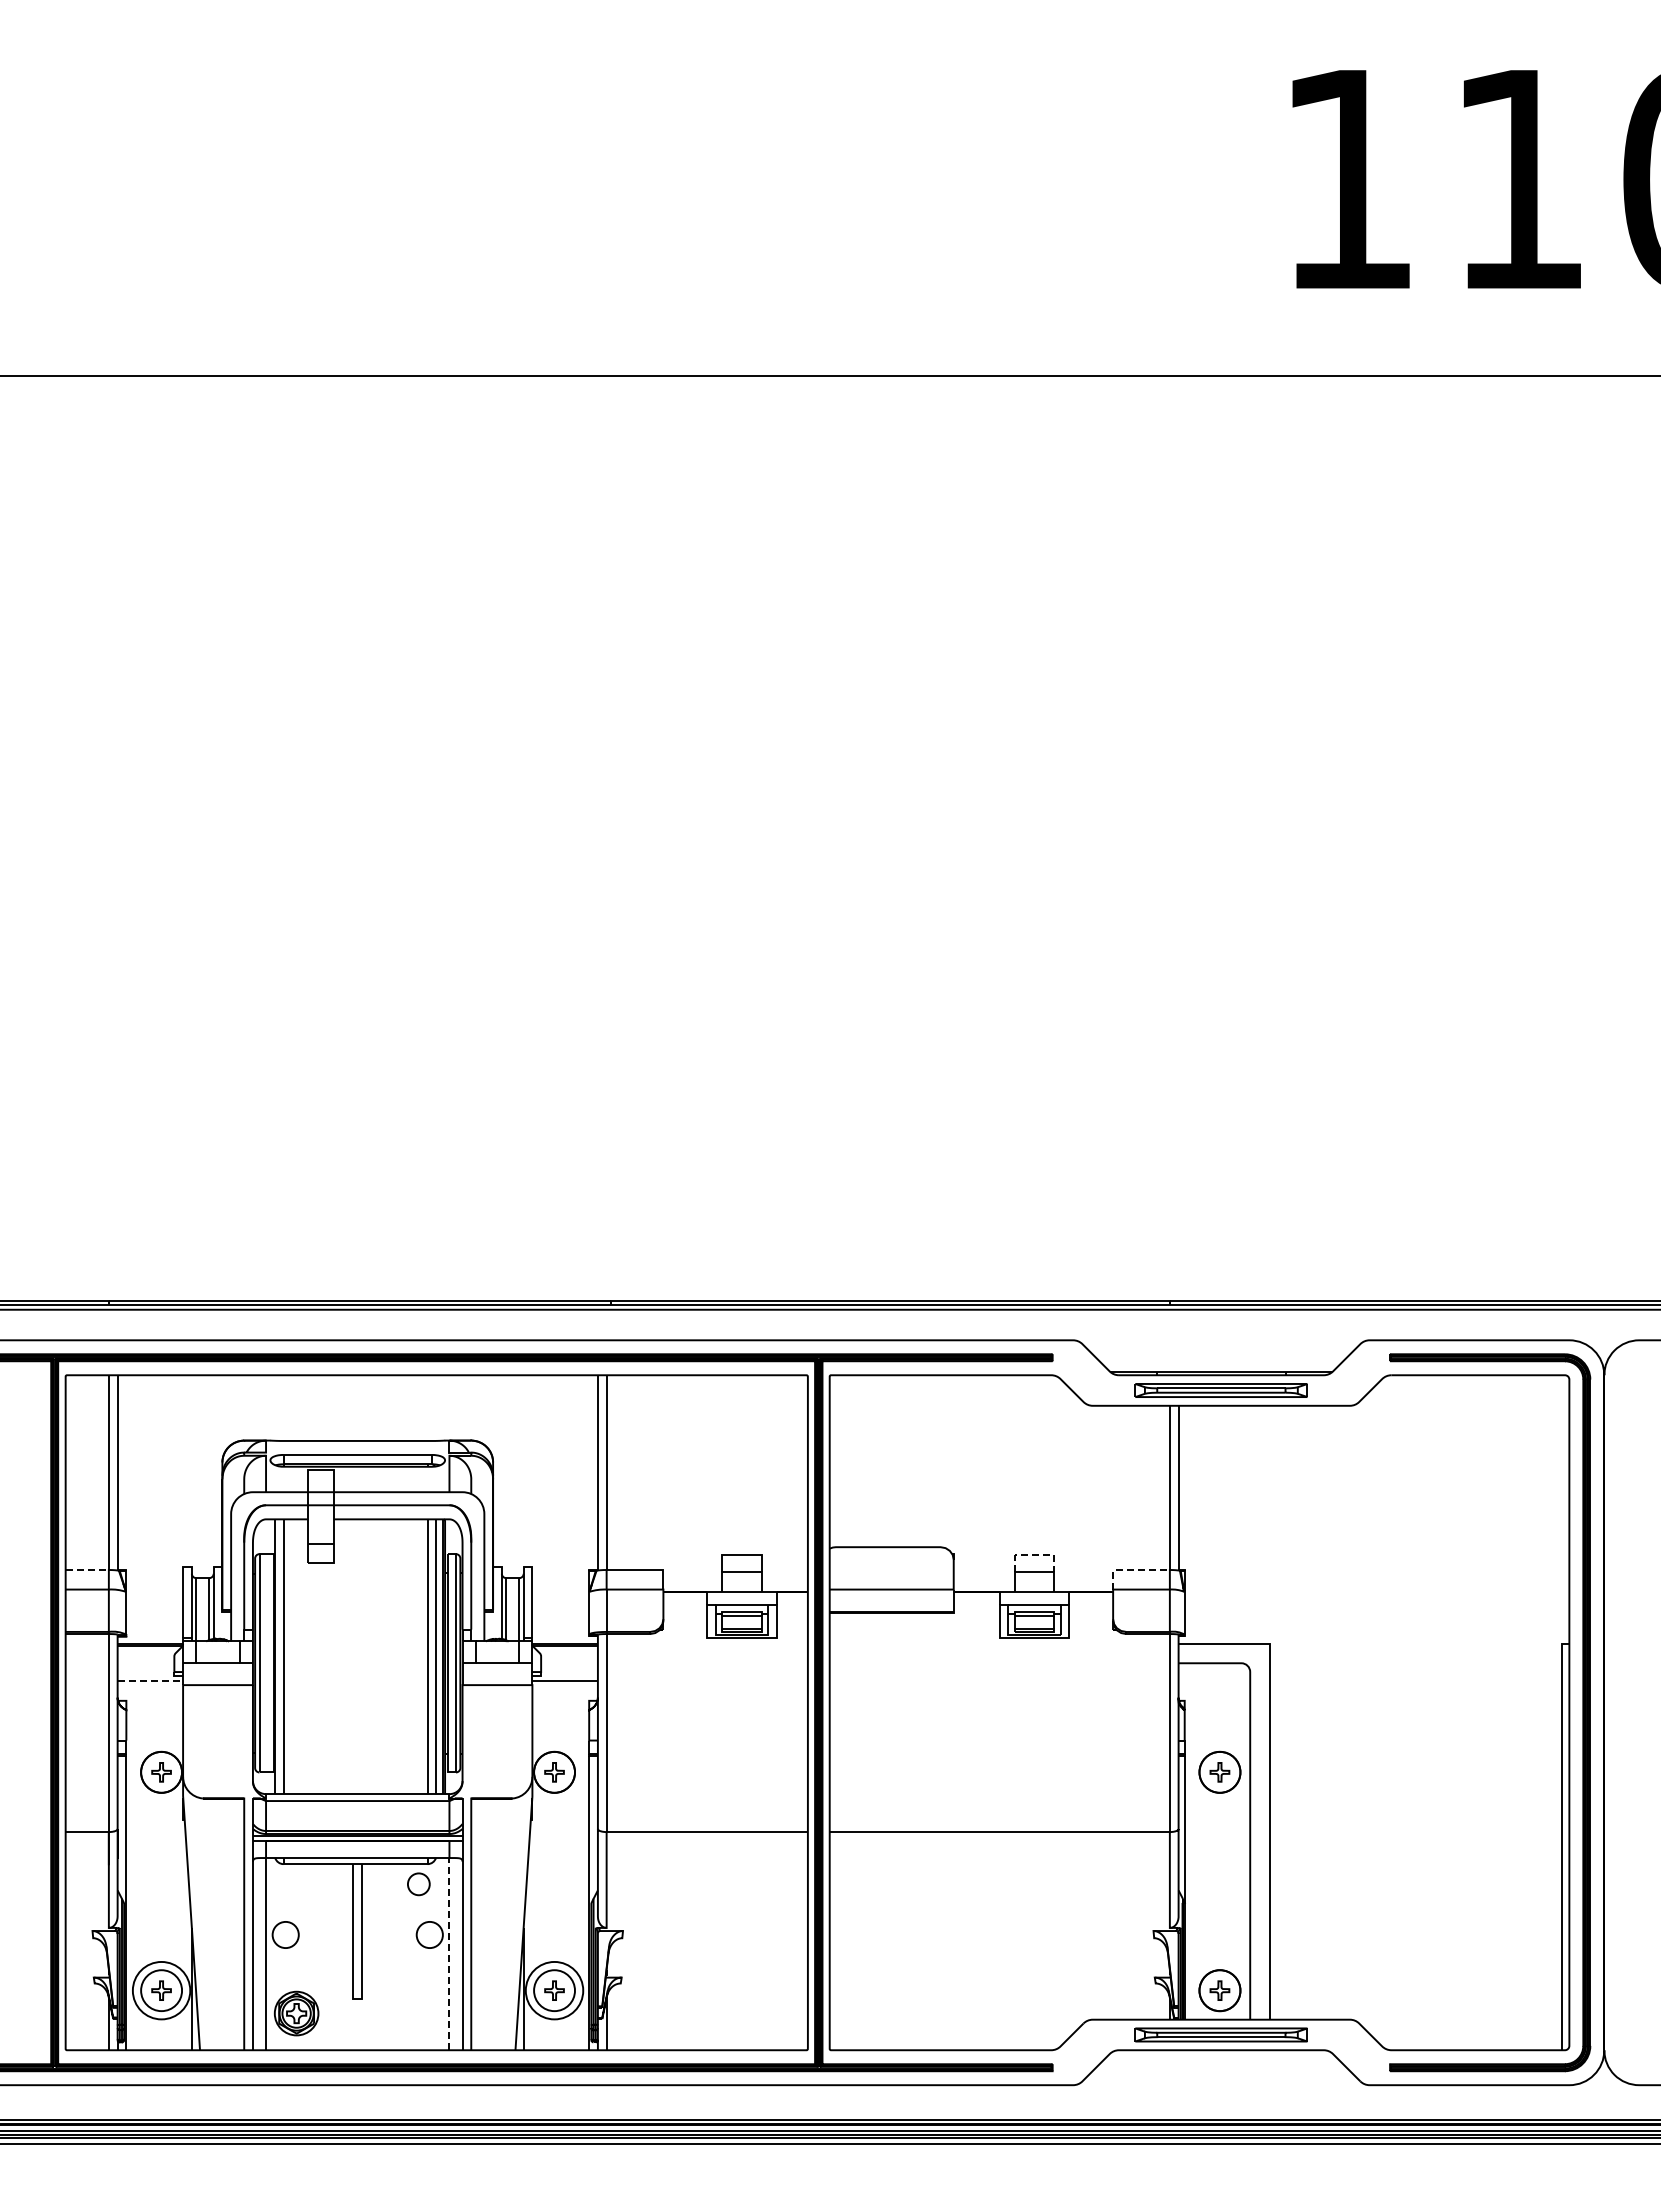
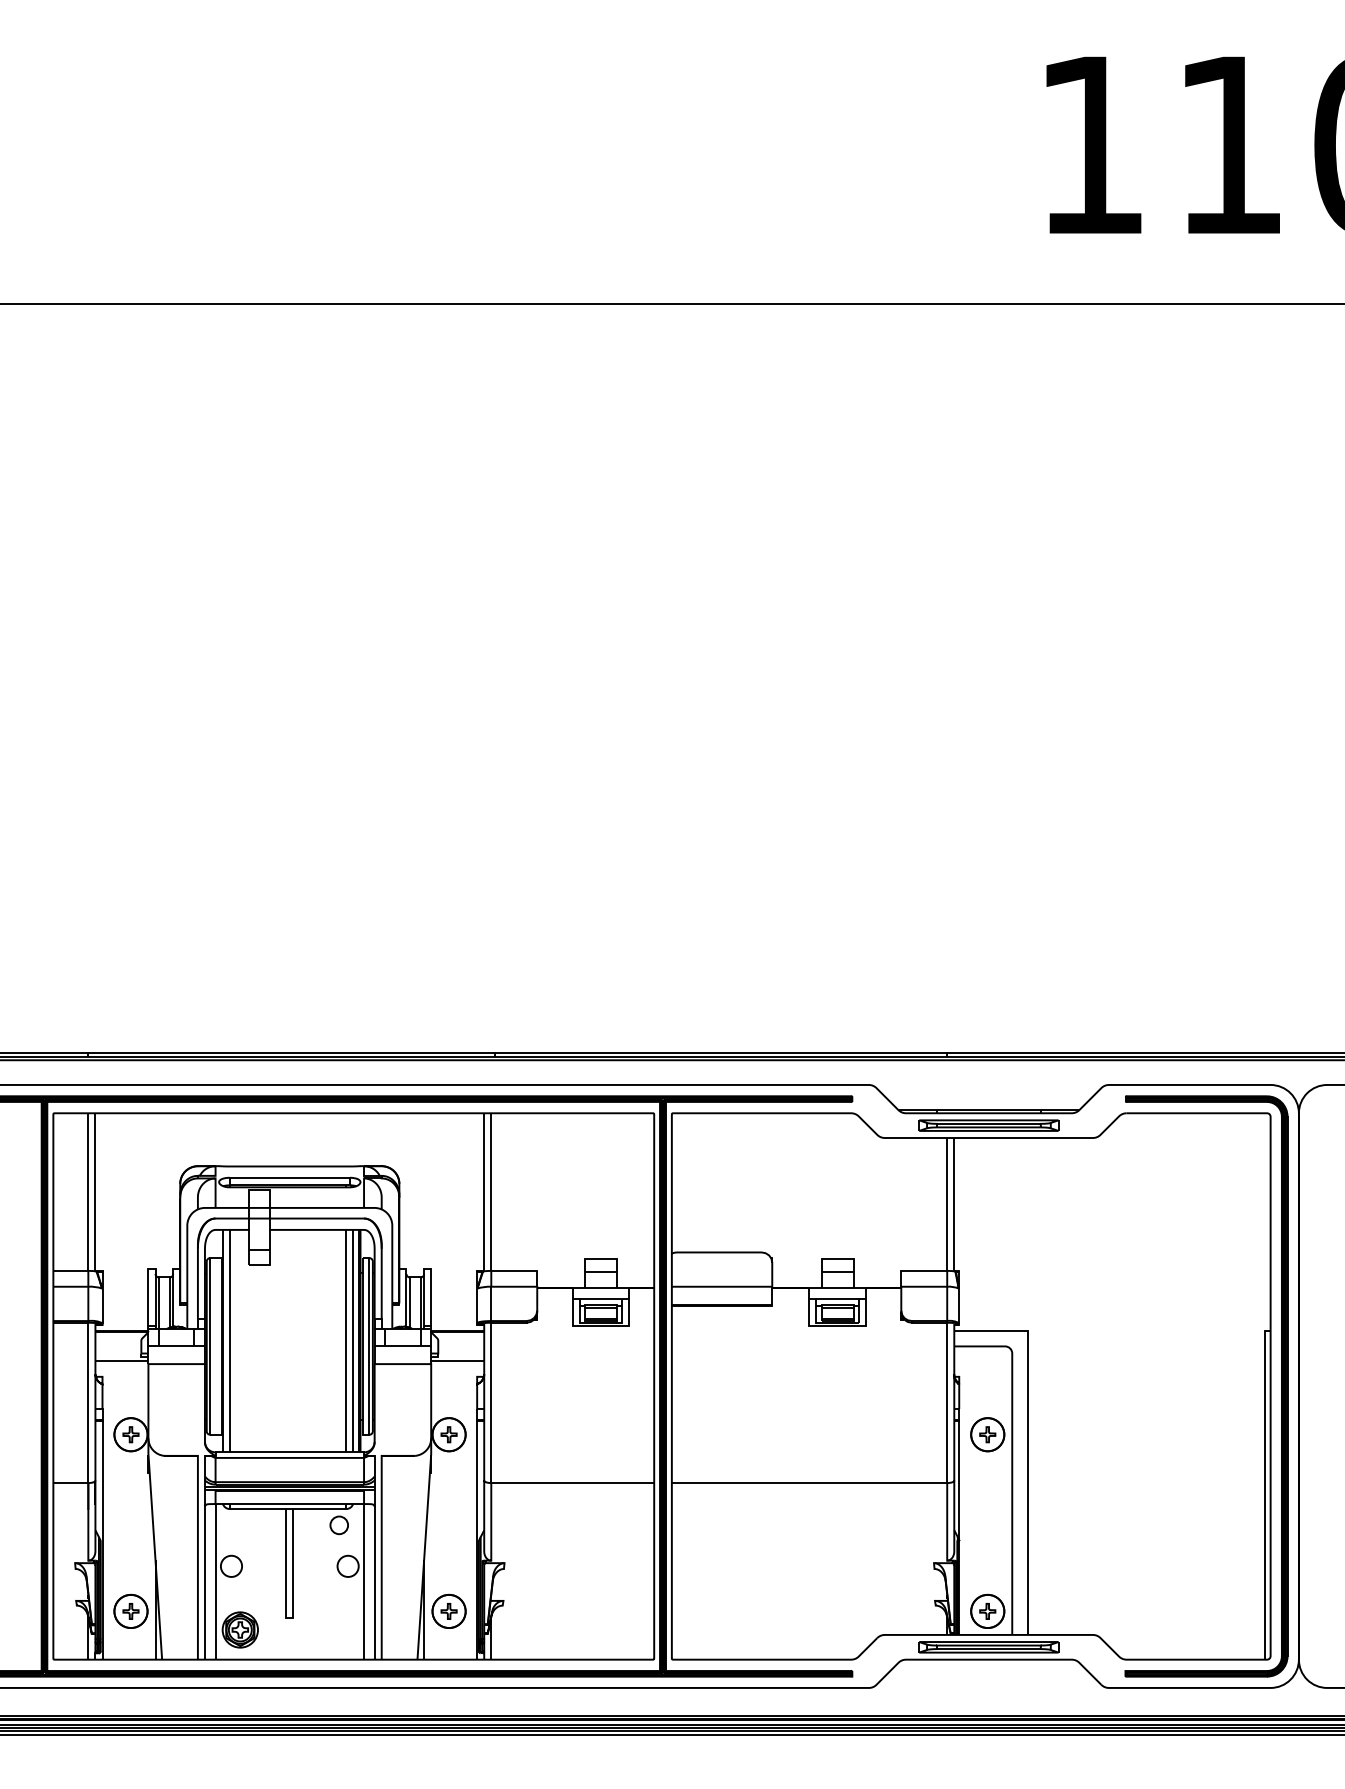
line: (1034, 1555) -> (837, 1259), dashed -> solid
line: (87, 1569) -> (71, 1270), dashed -> solid
line: (1131, 1569) -> (916, 1270), dashed -> solid
line: (150, 1680) -> (122, 1360), dashed -> solid
line: (449, 1953) -> (364, 1581), dashed -> solid
circle: (161, 1990) -> (130, 1611), size x0.71
circle: (554, 1990) -> (449, 1611), size x0.71

